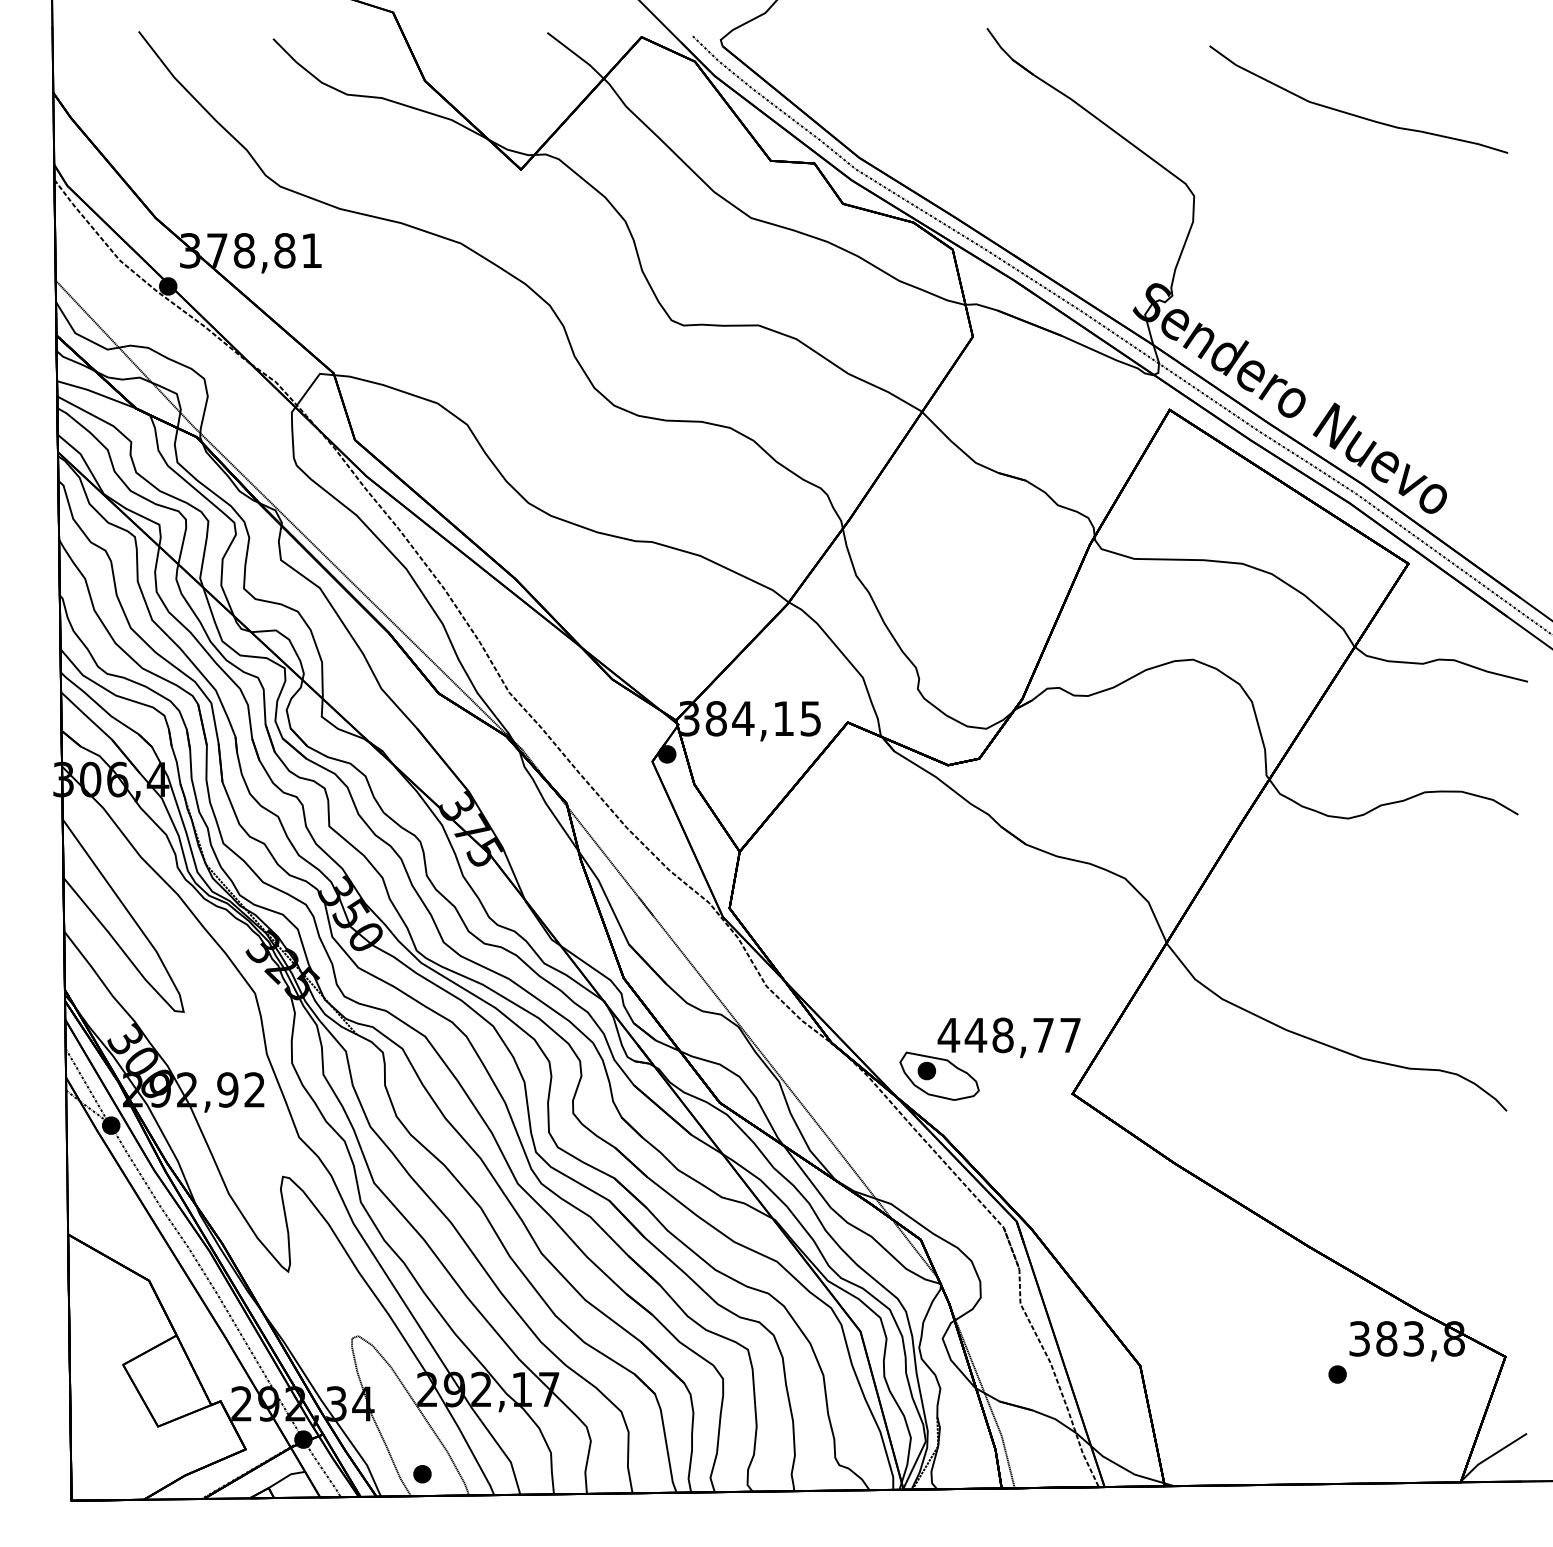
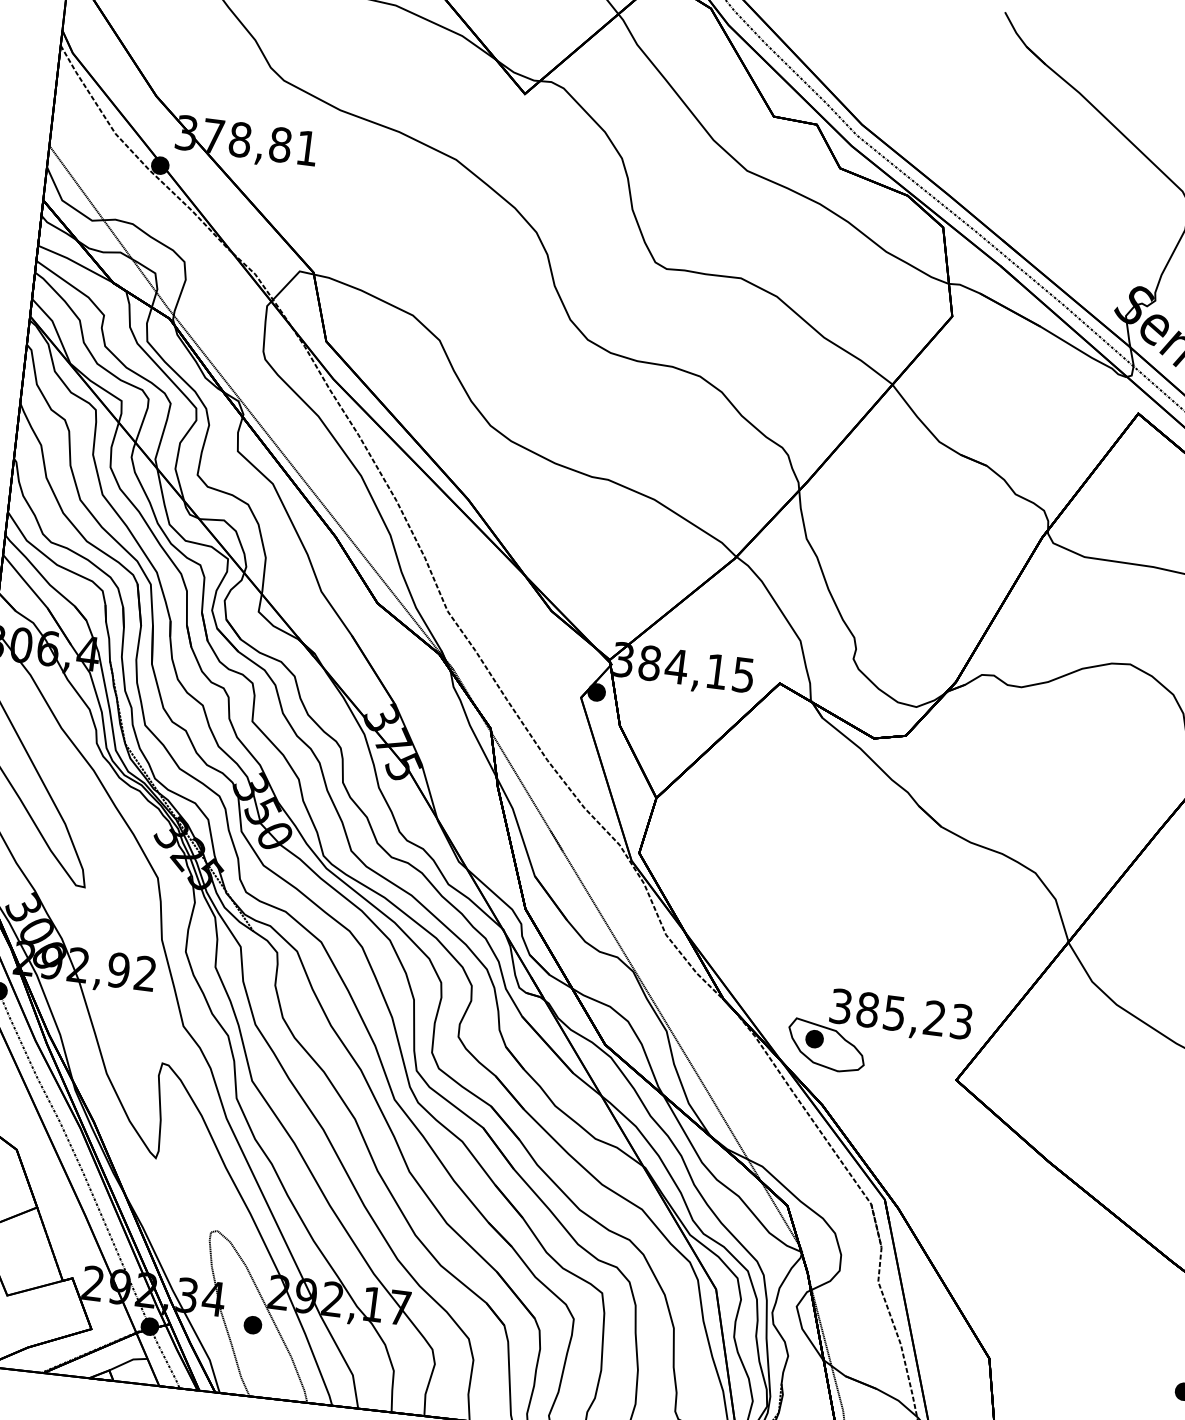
text: (1008, 1035) -> (900, 1014), 448,77 -> 385,23
part: (422, 1474) -> (252, 1325), moved

